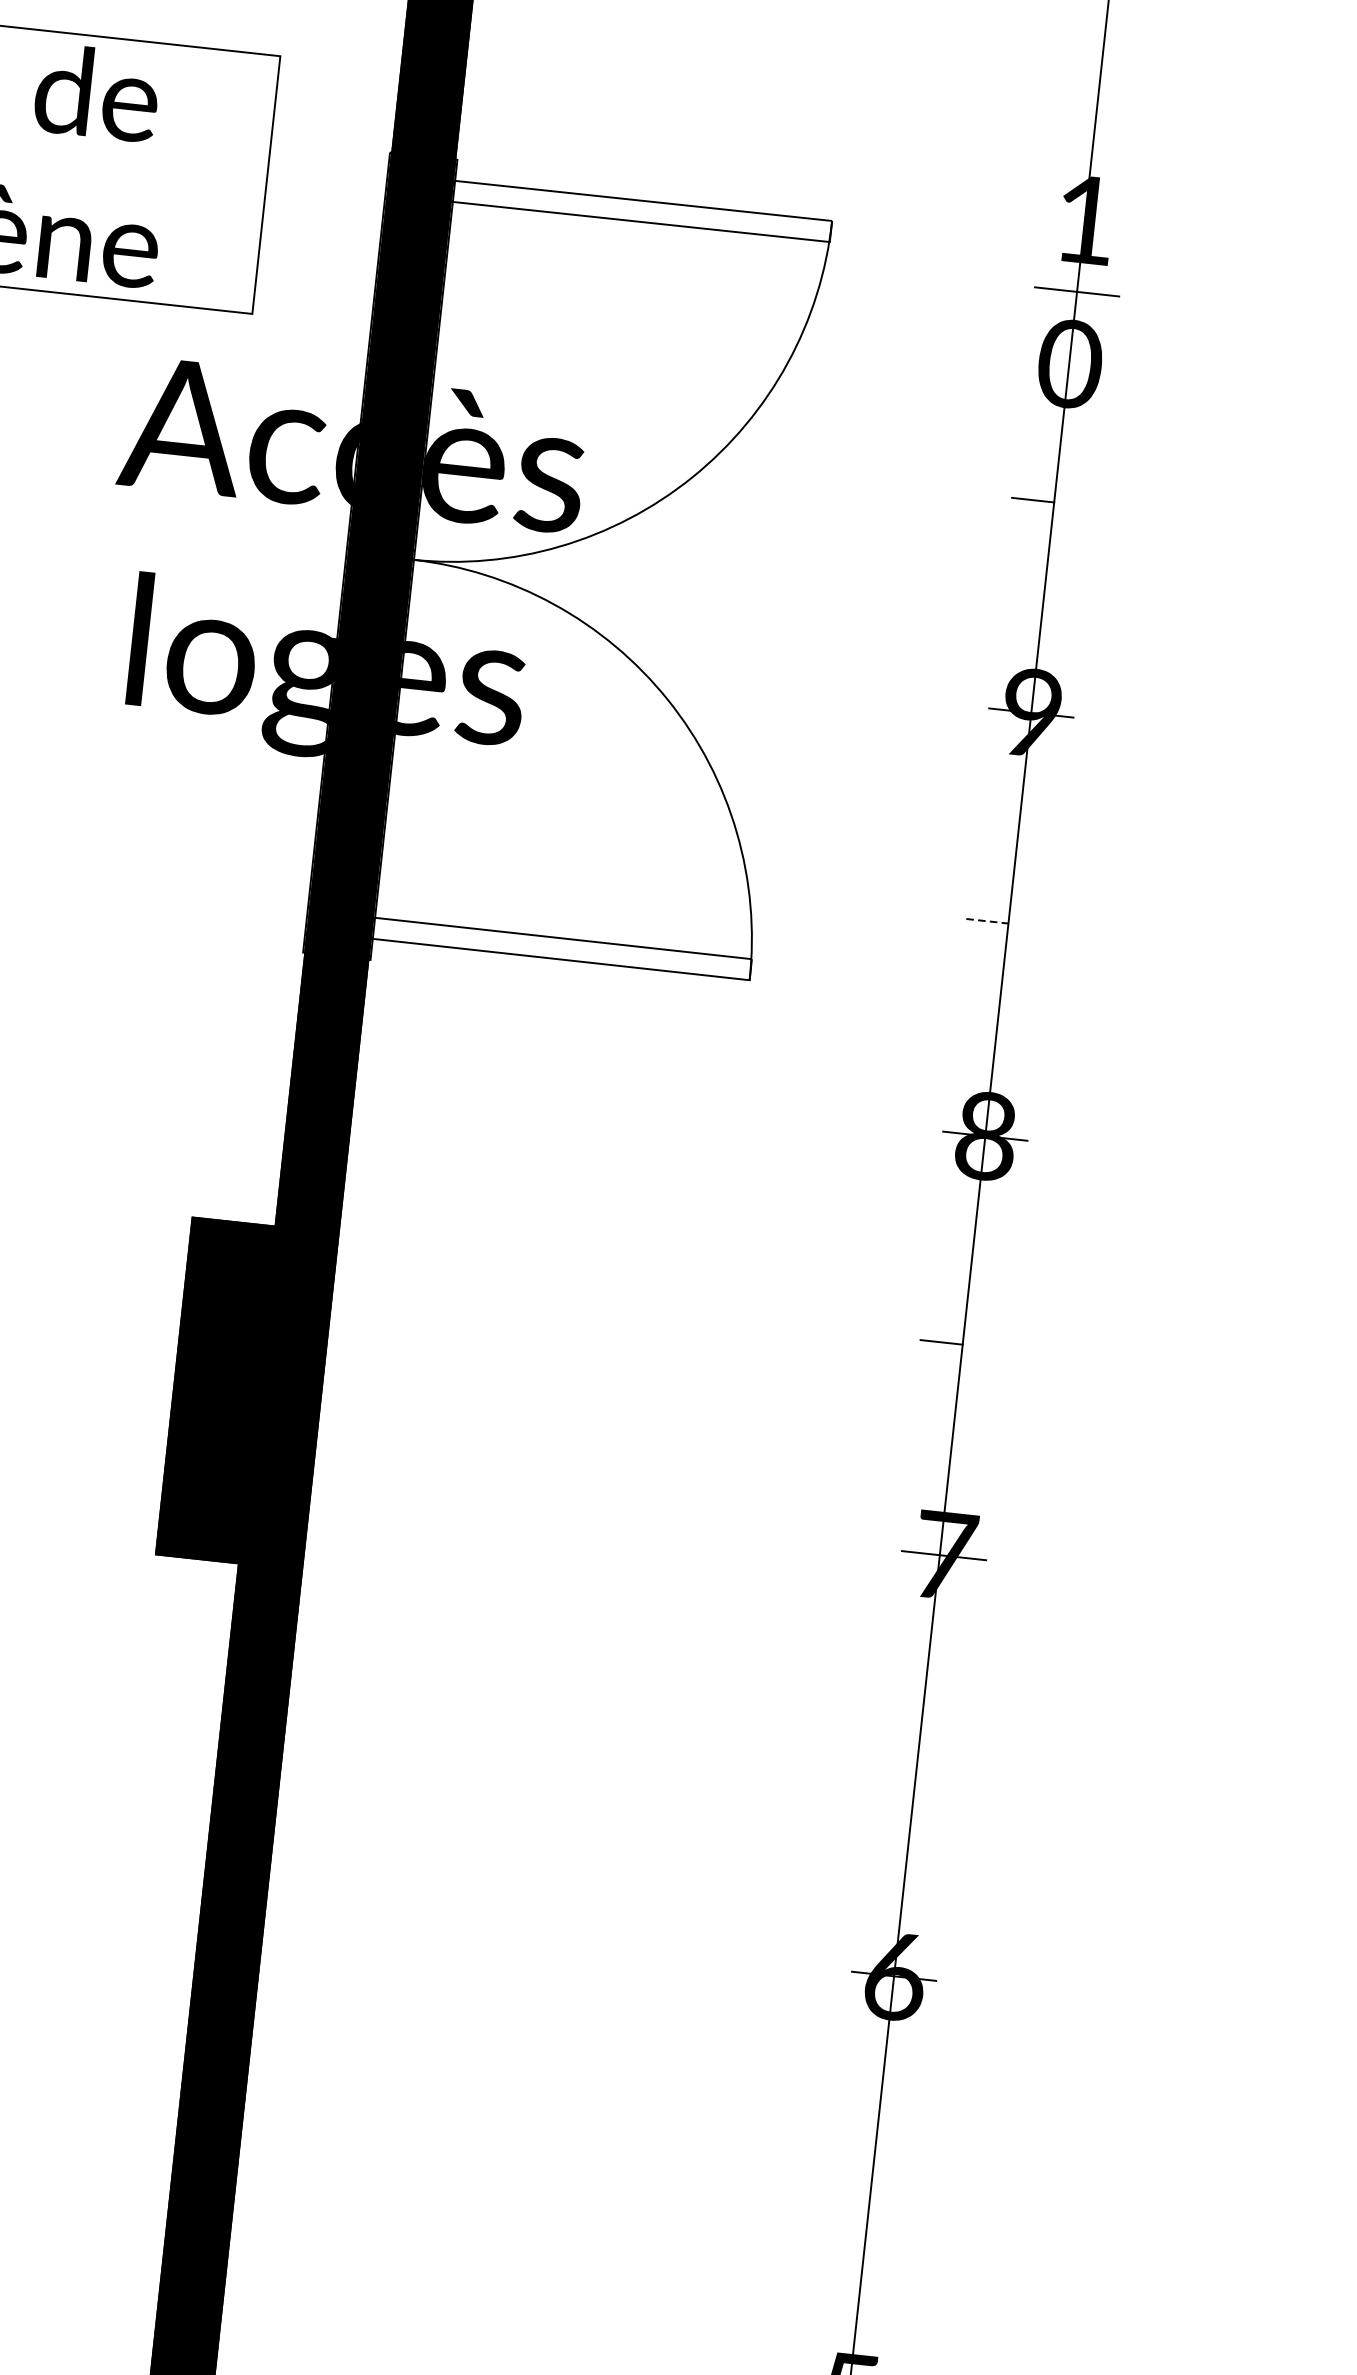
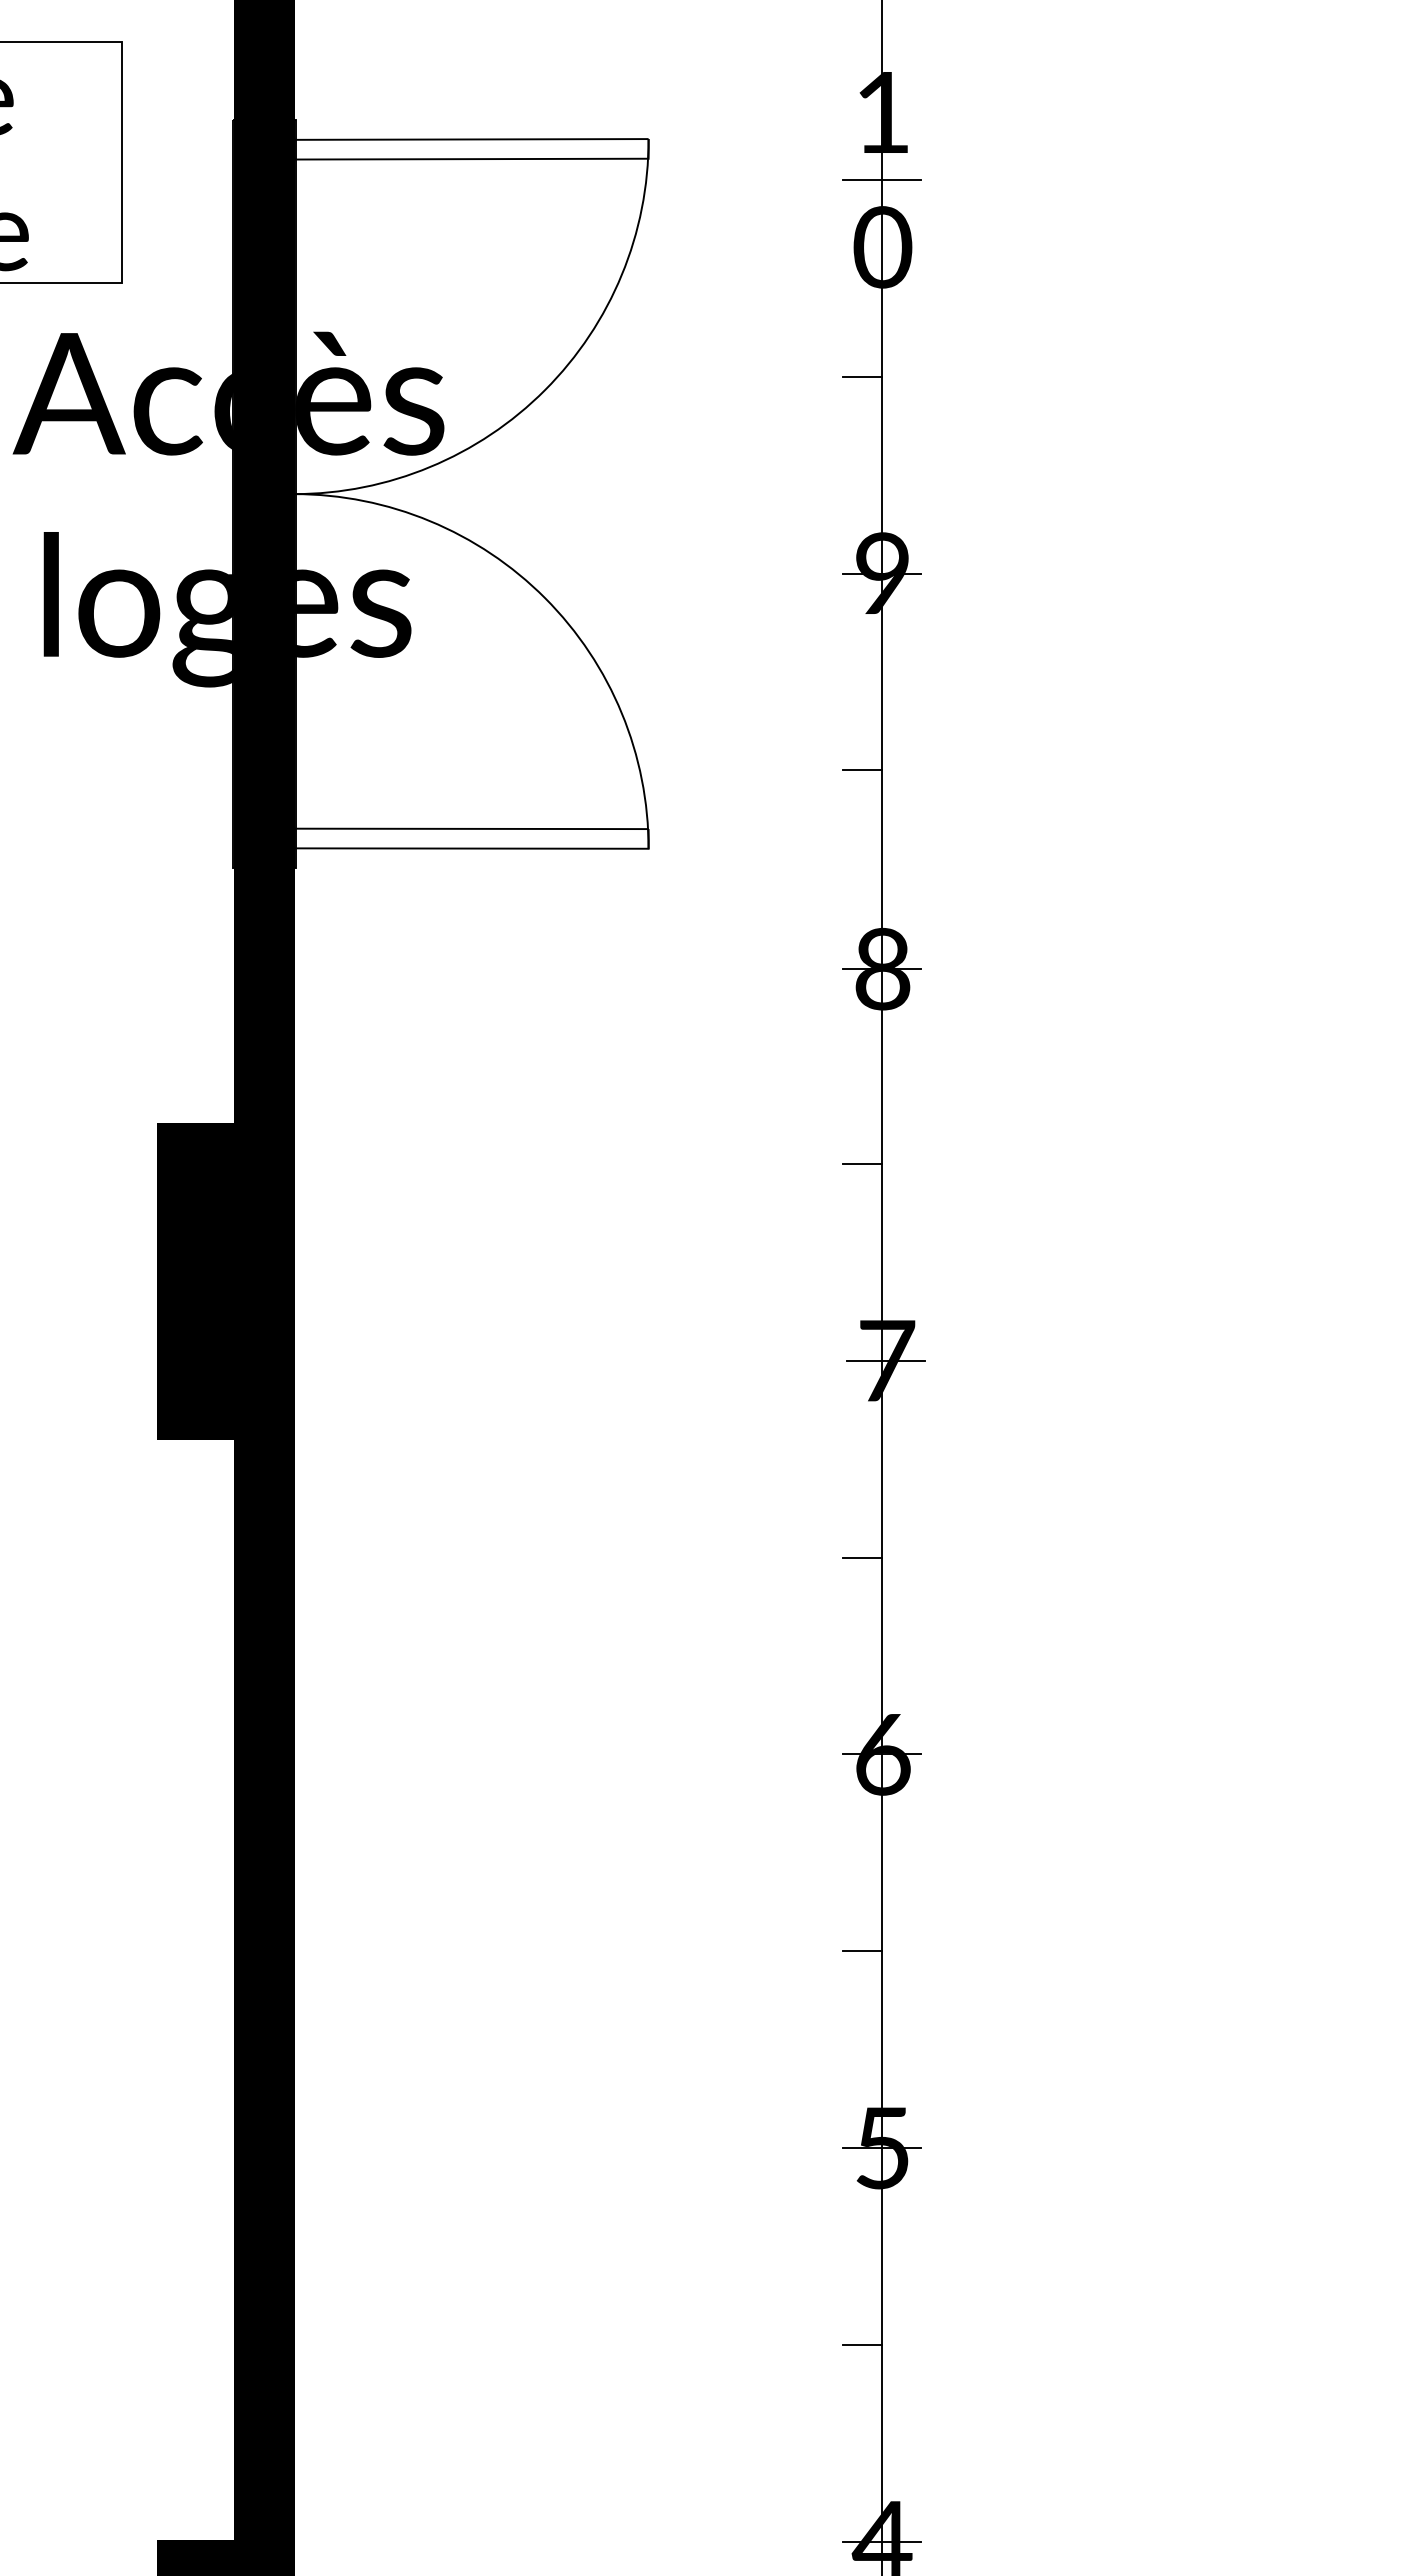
line: (987, 921) -> (862, 770), dashed -> solid
line: (896, 1763) -> (862, 1557), added
line: (850, 2184) -> (862, 1951), added

